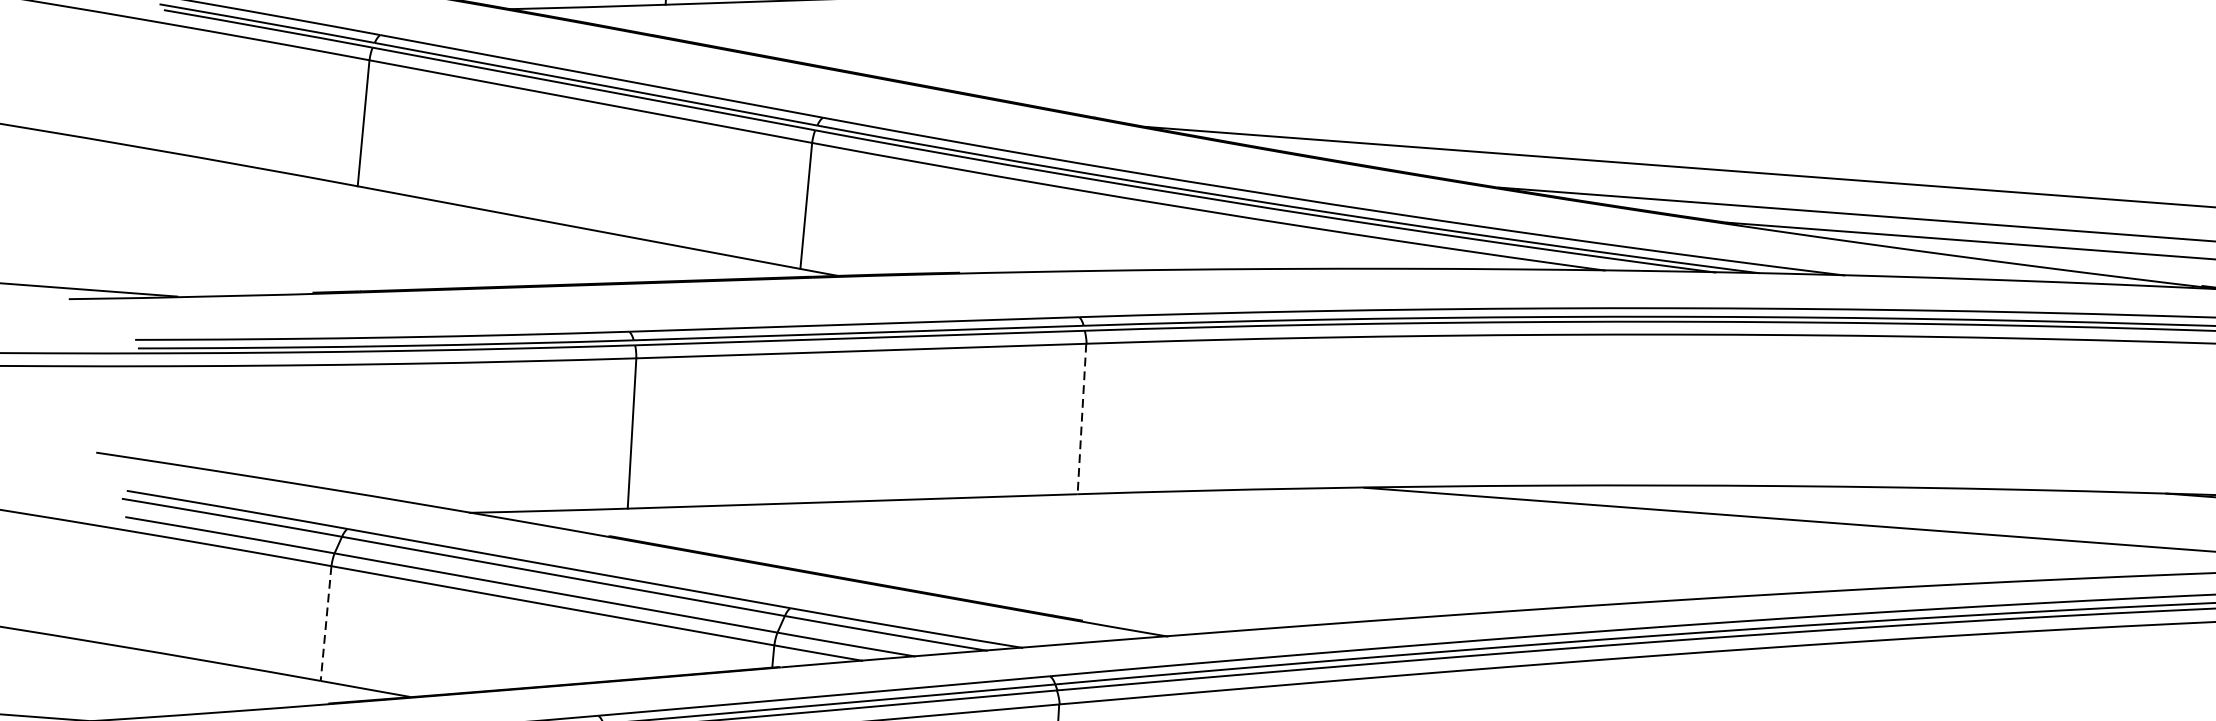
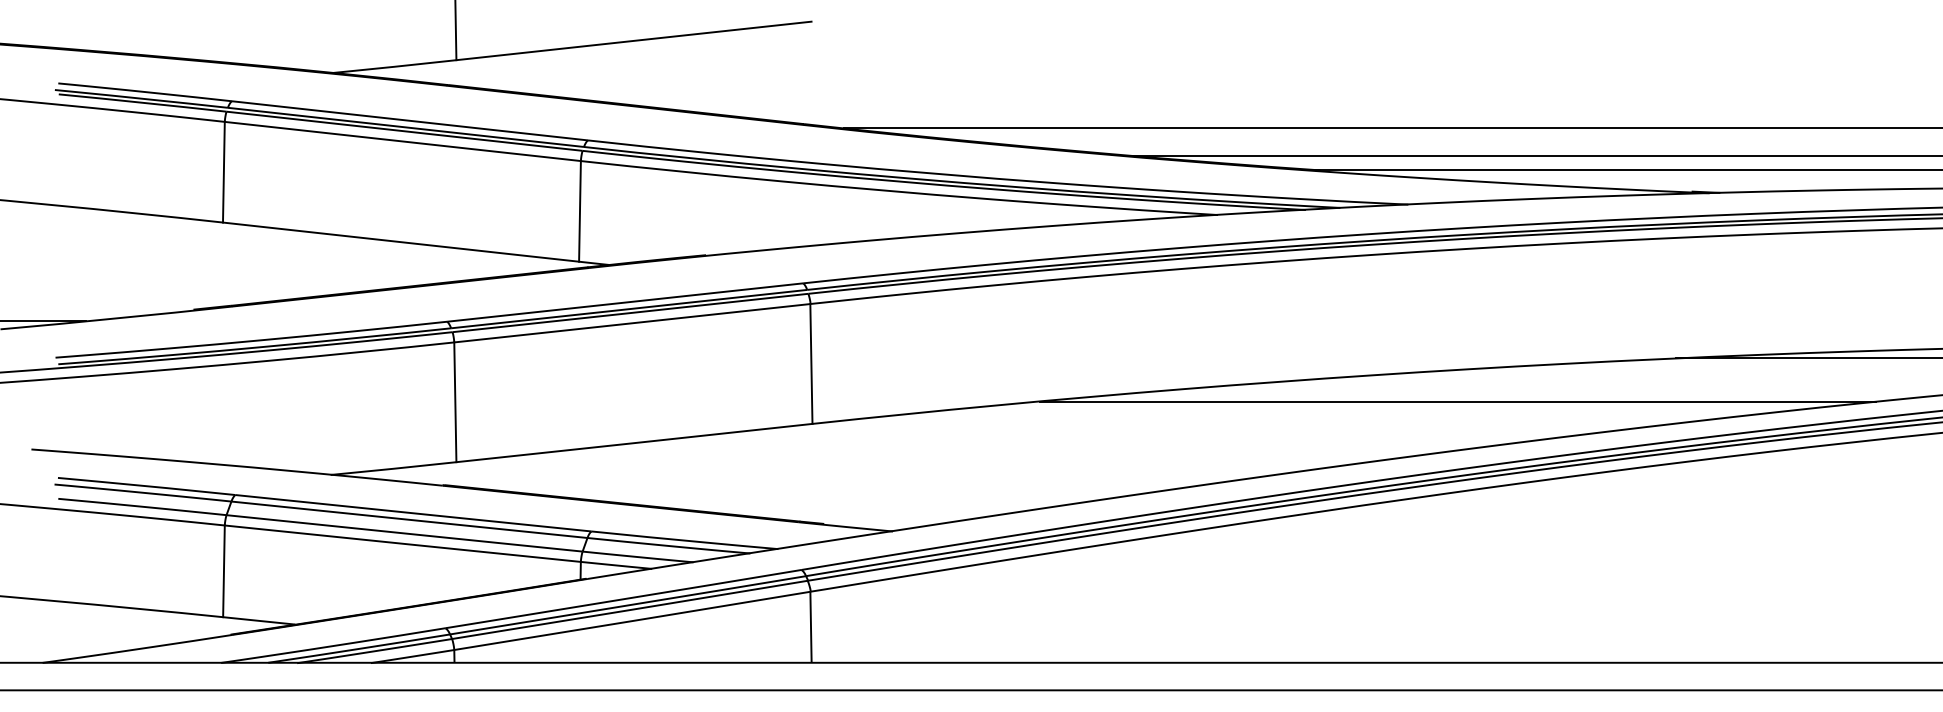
line: (1082, 418) -> (811, 363), dashed -> solid
line: (325, 623) -> (223, 571), dashed -> solid

